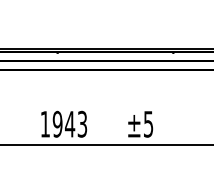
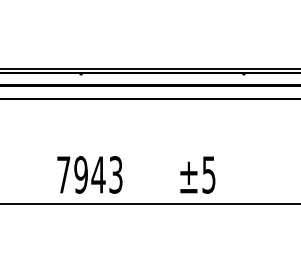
text: (45, 123) -> (63, 174), 1943 -> 7943

